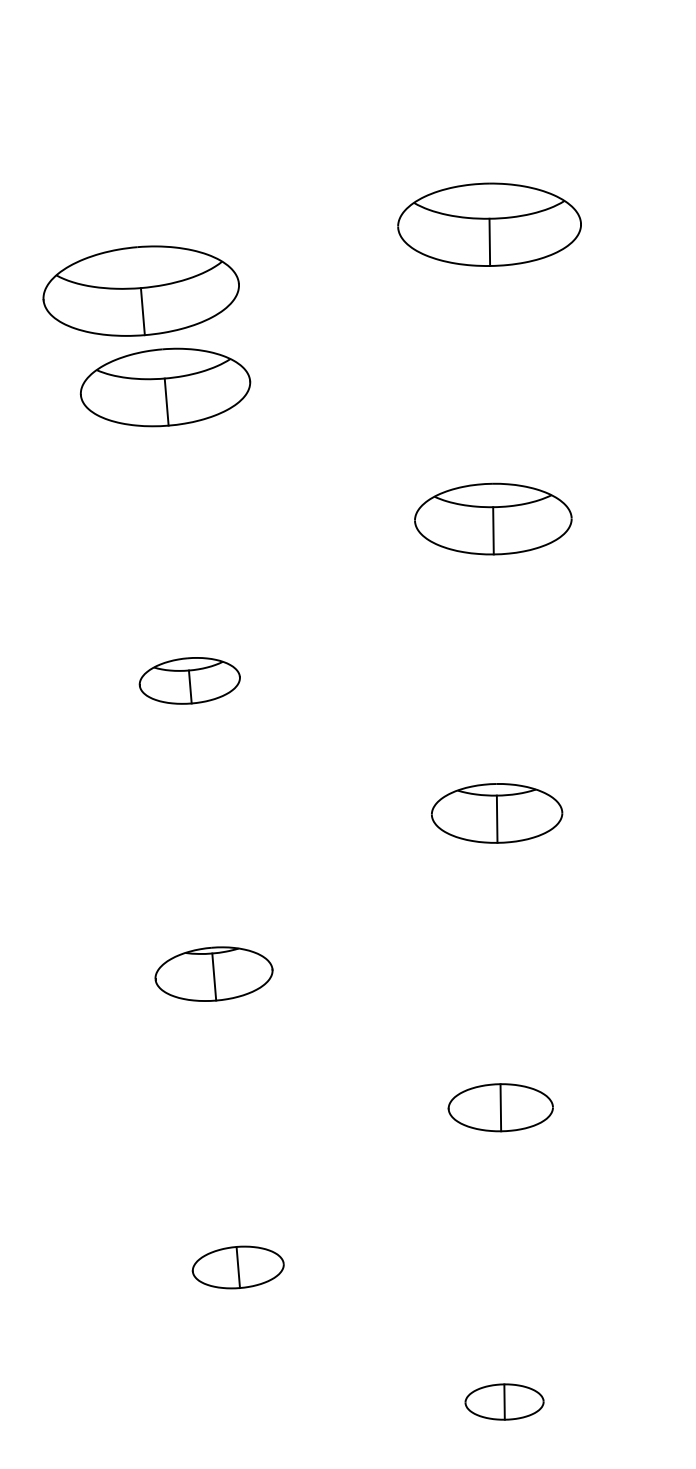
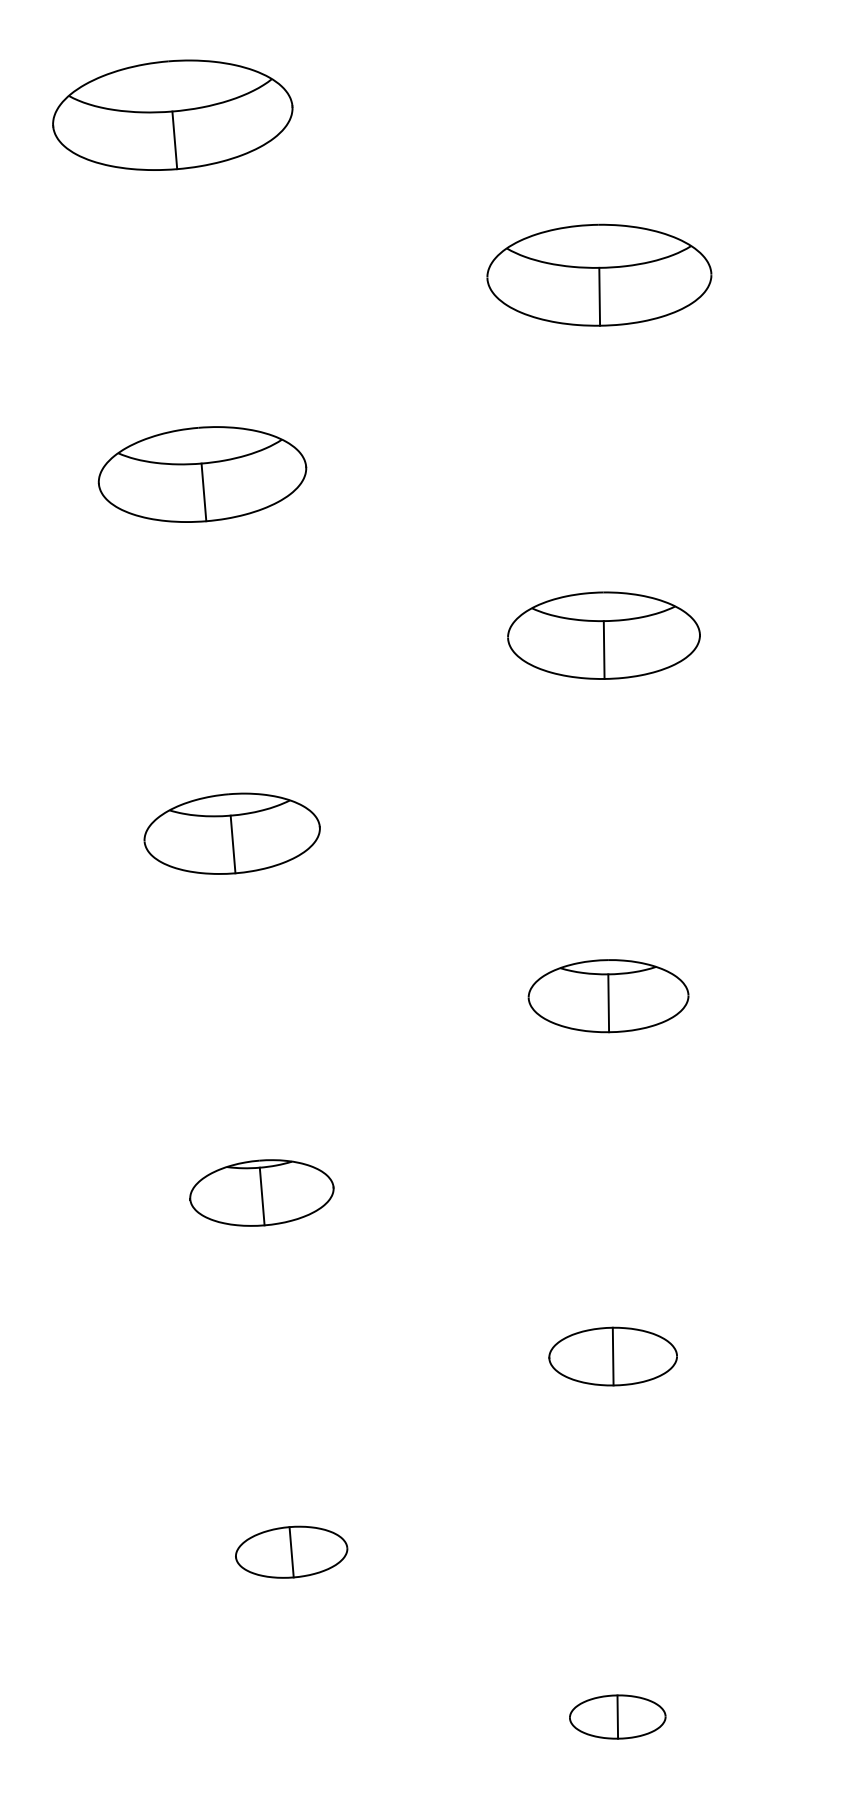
part: (140, 290) -> (171, 114), moved
part: (189, 680) -> (231, 833), size x1.43

